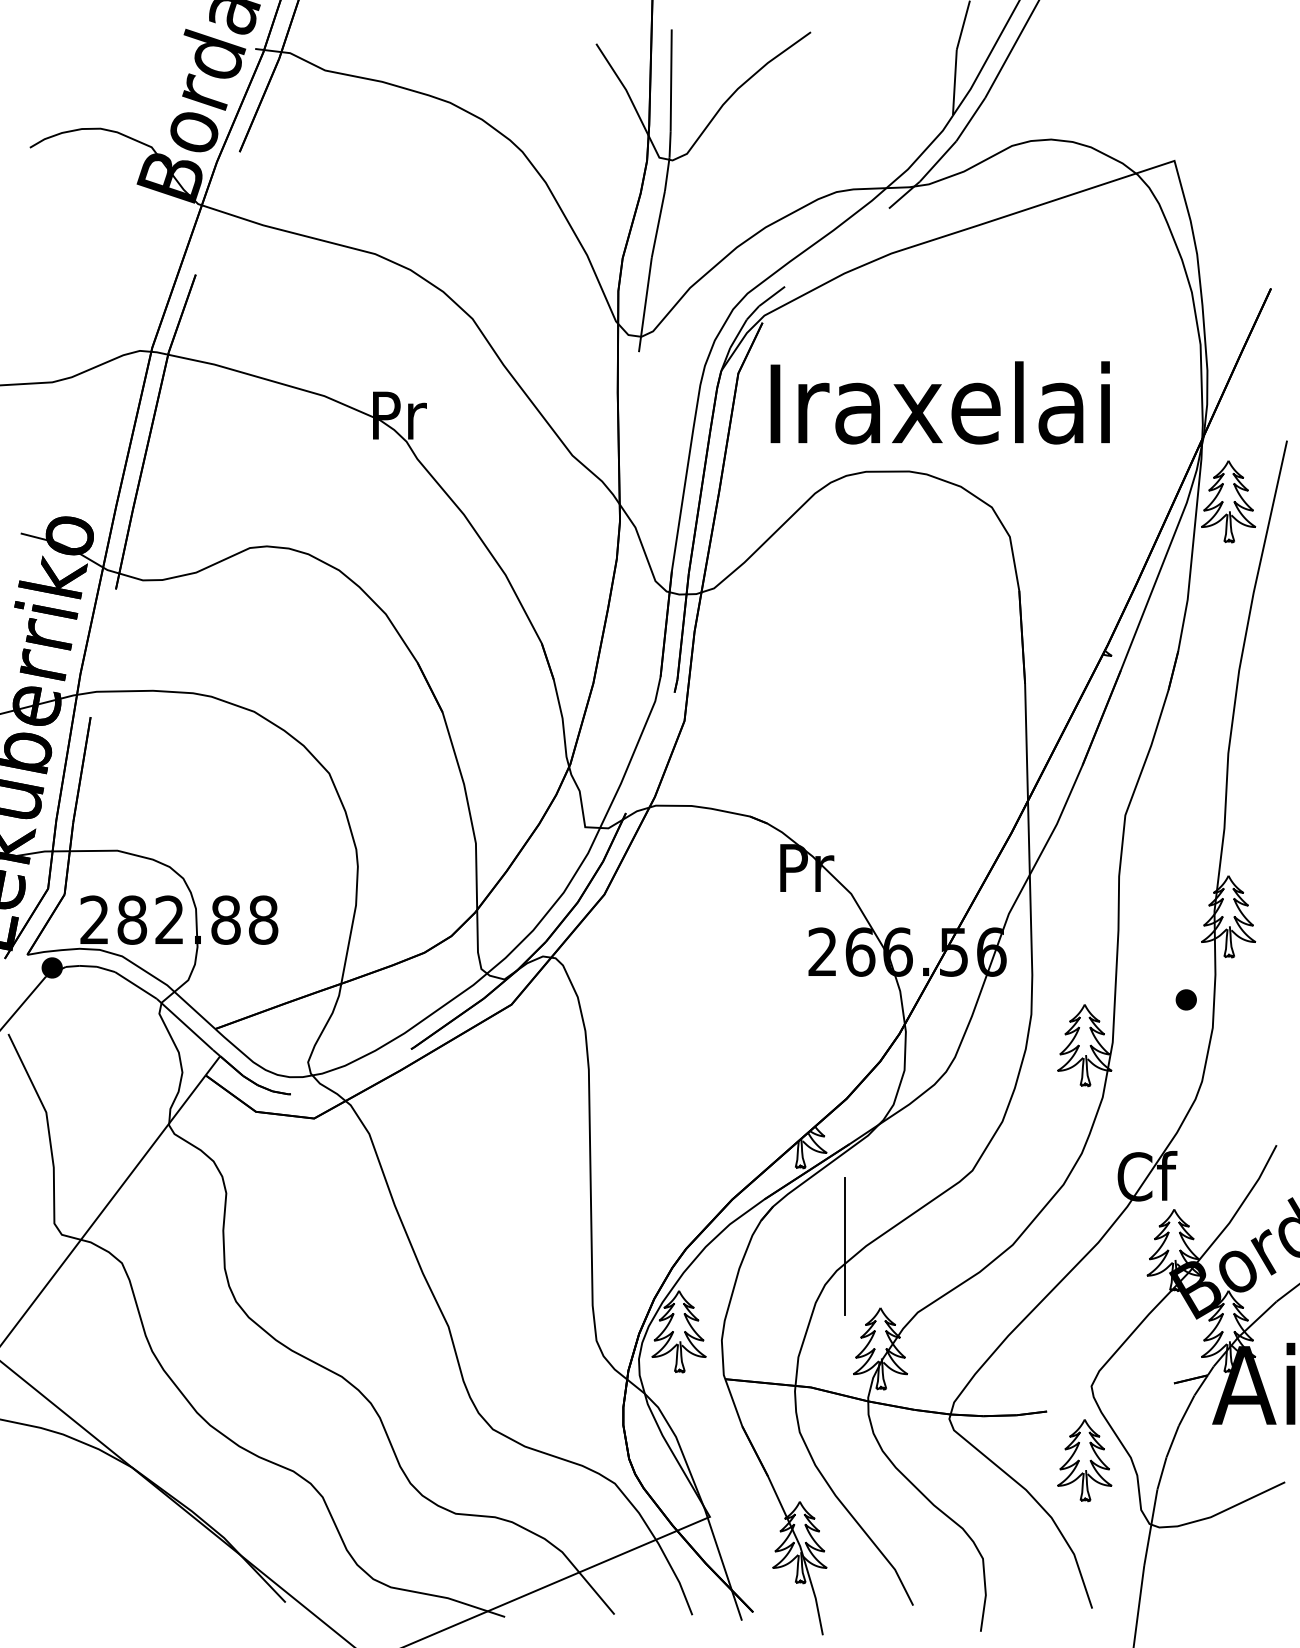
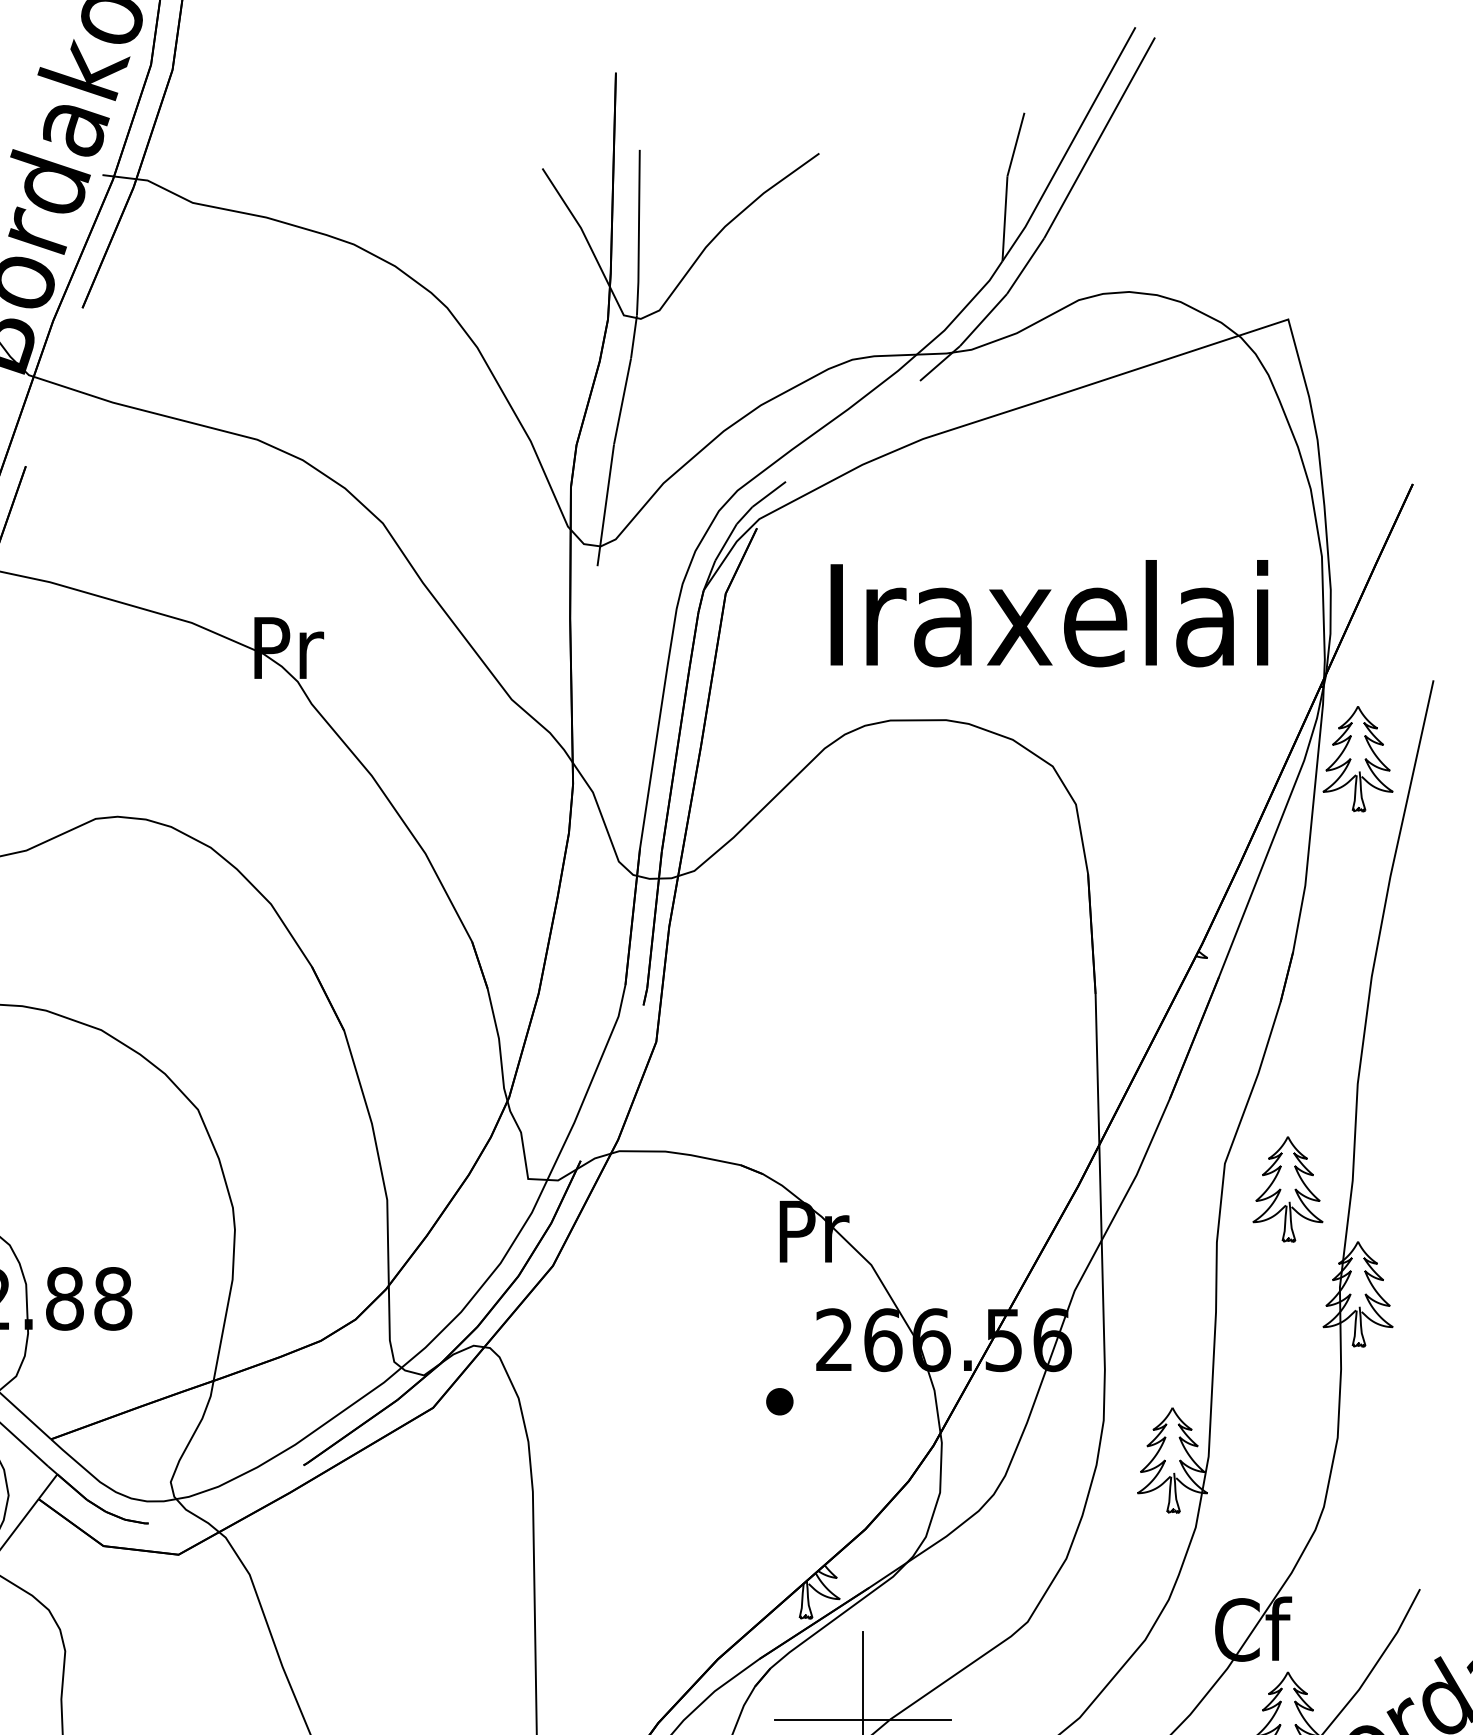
text: (939, 402) -> (1048, 613), moved
part: (1173, 835) -> (1287, 1189), added
part: (1185, 999) -> (778, 1401), moved
line: (844, 1246) -> (862, 1719), added

